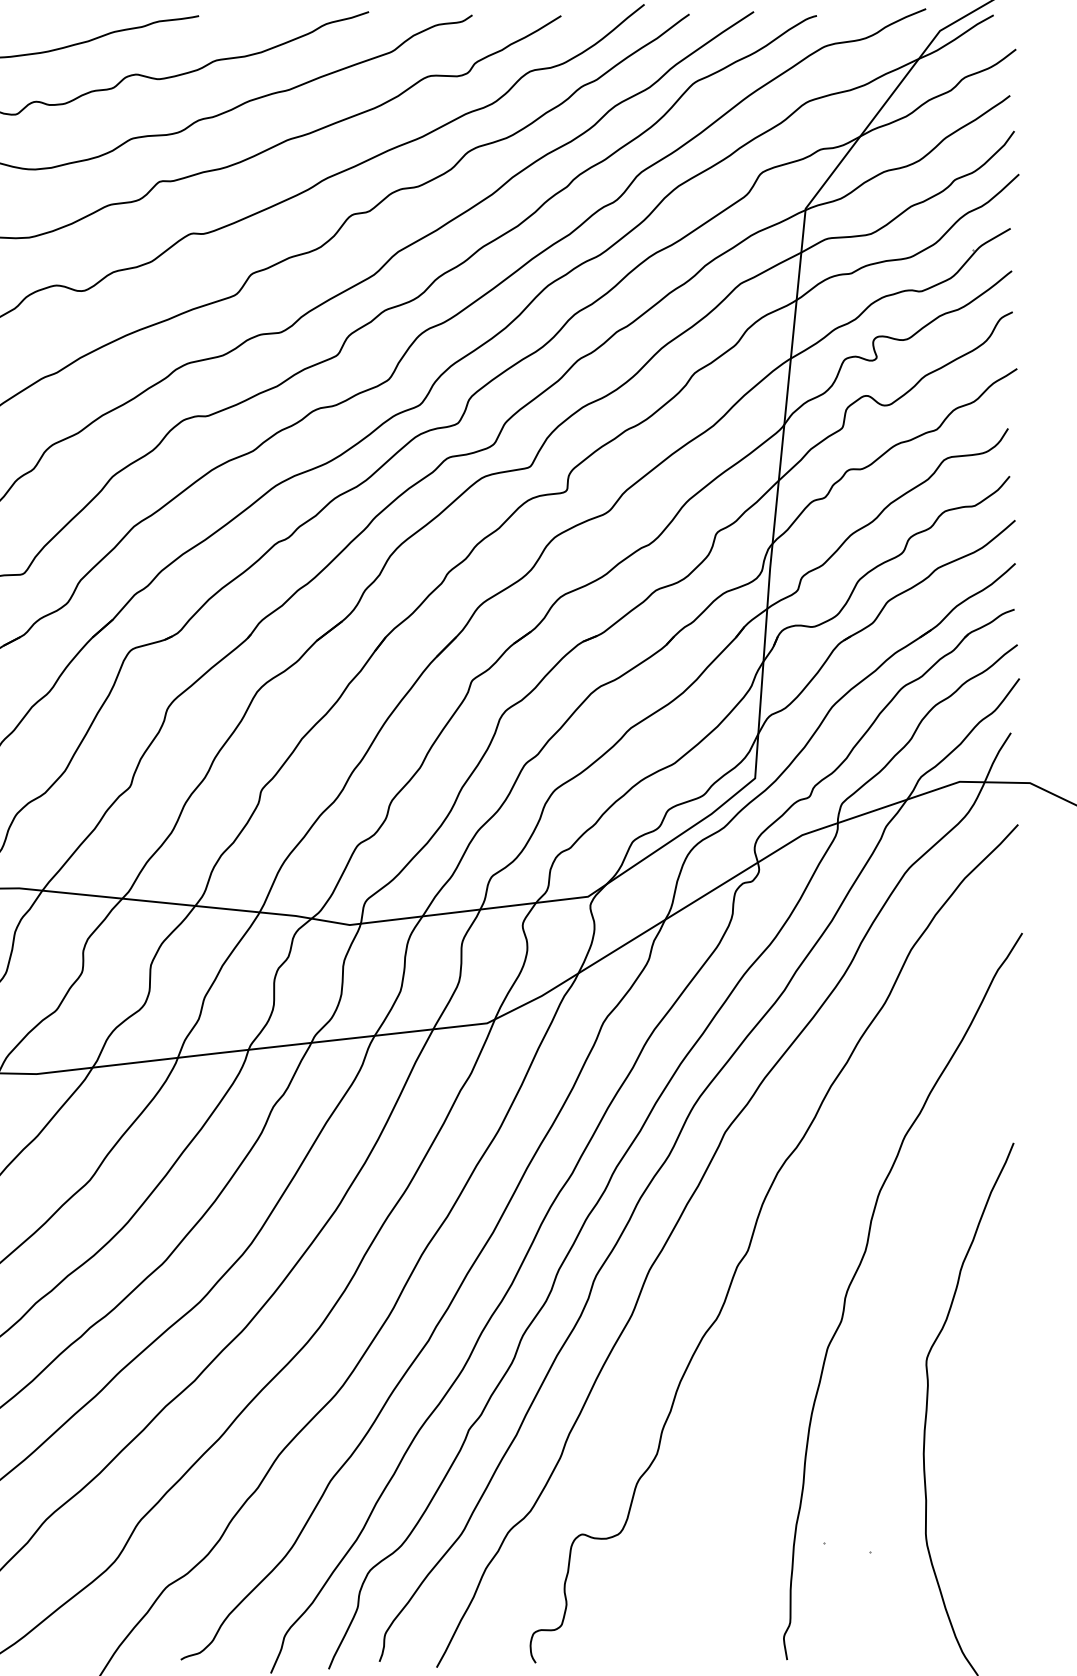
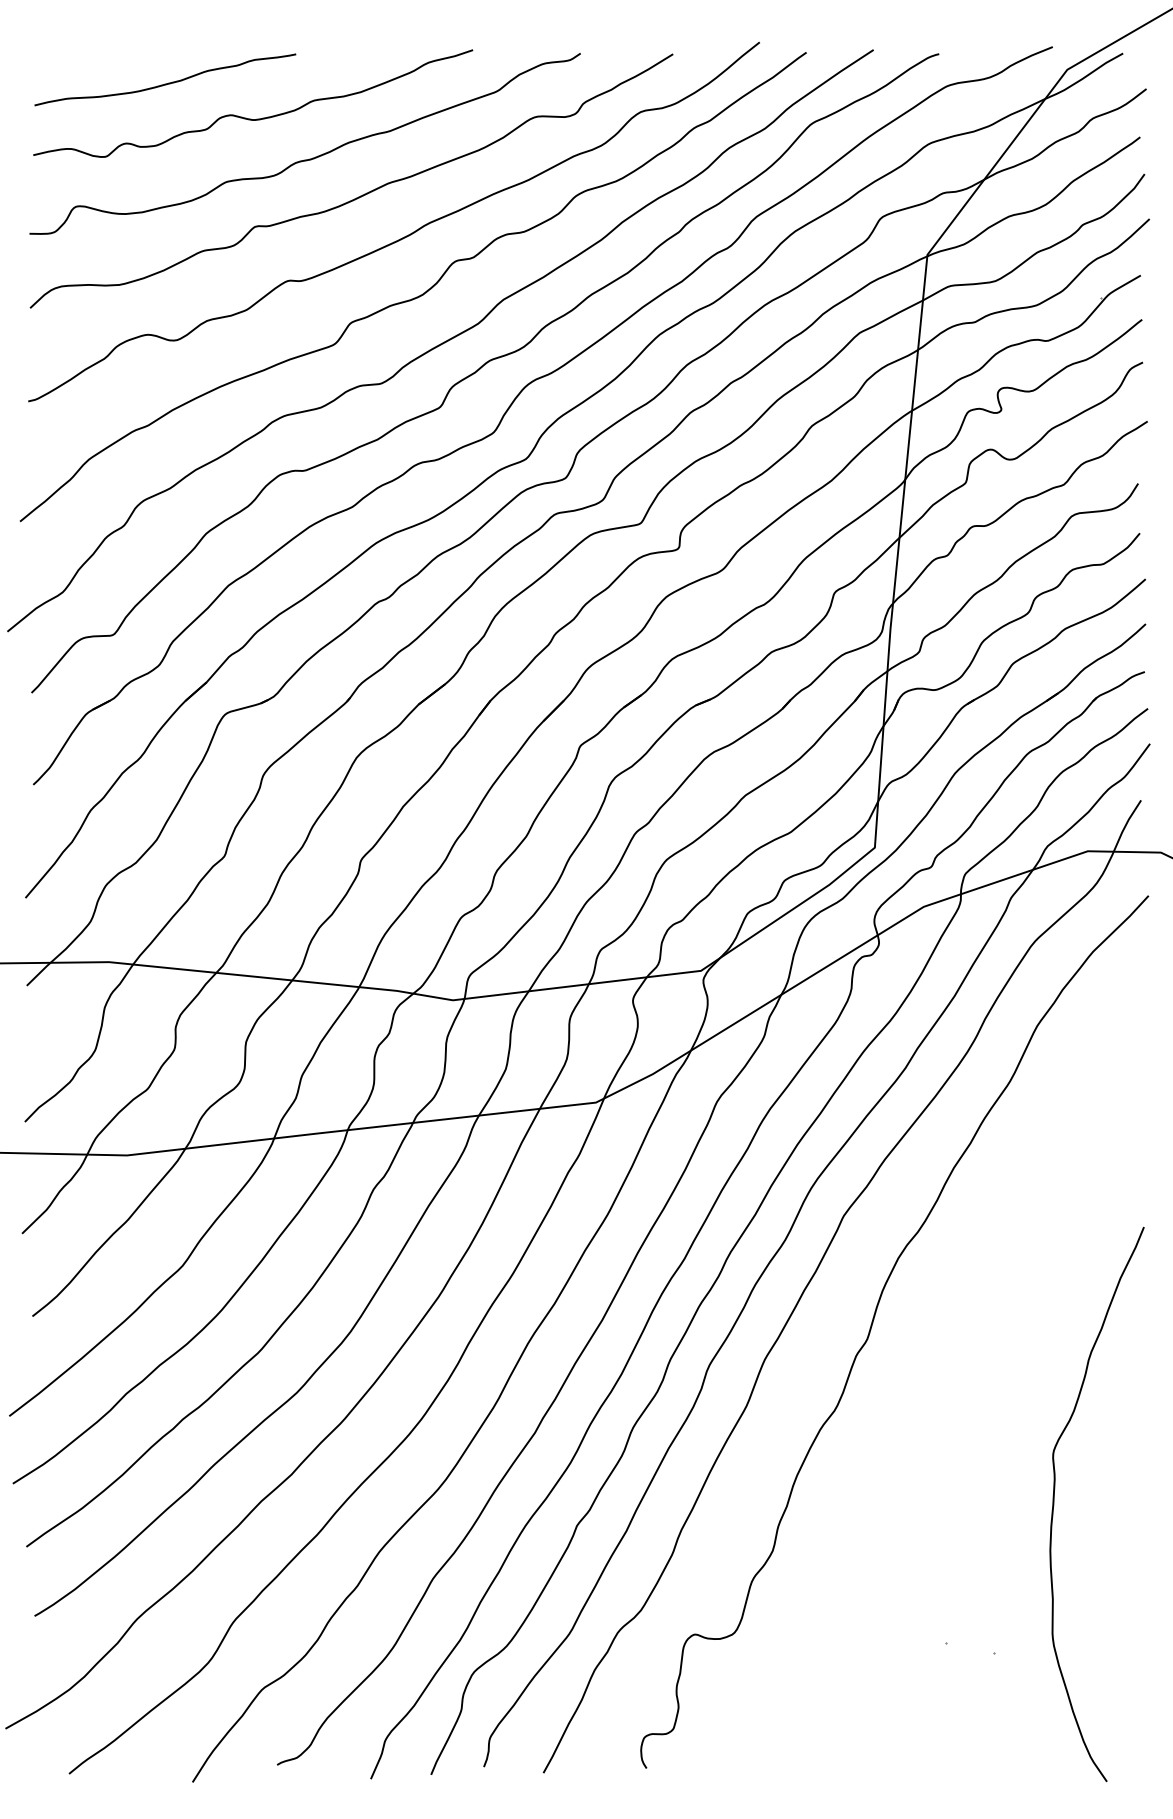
curve: (856, 1274) -> (980, 1363), removed

